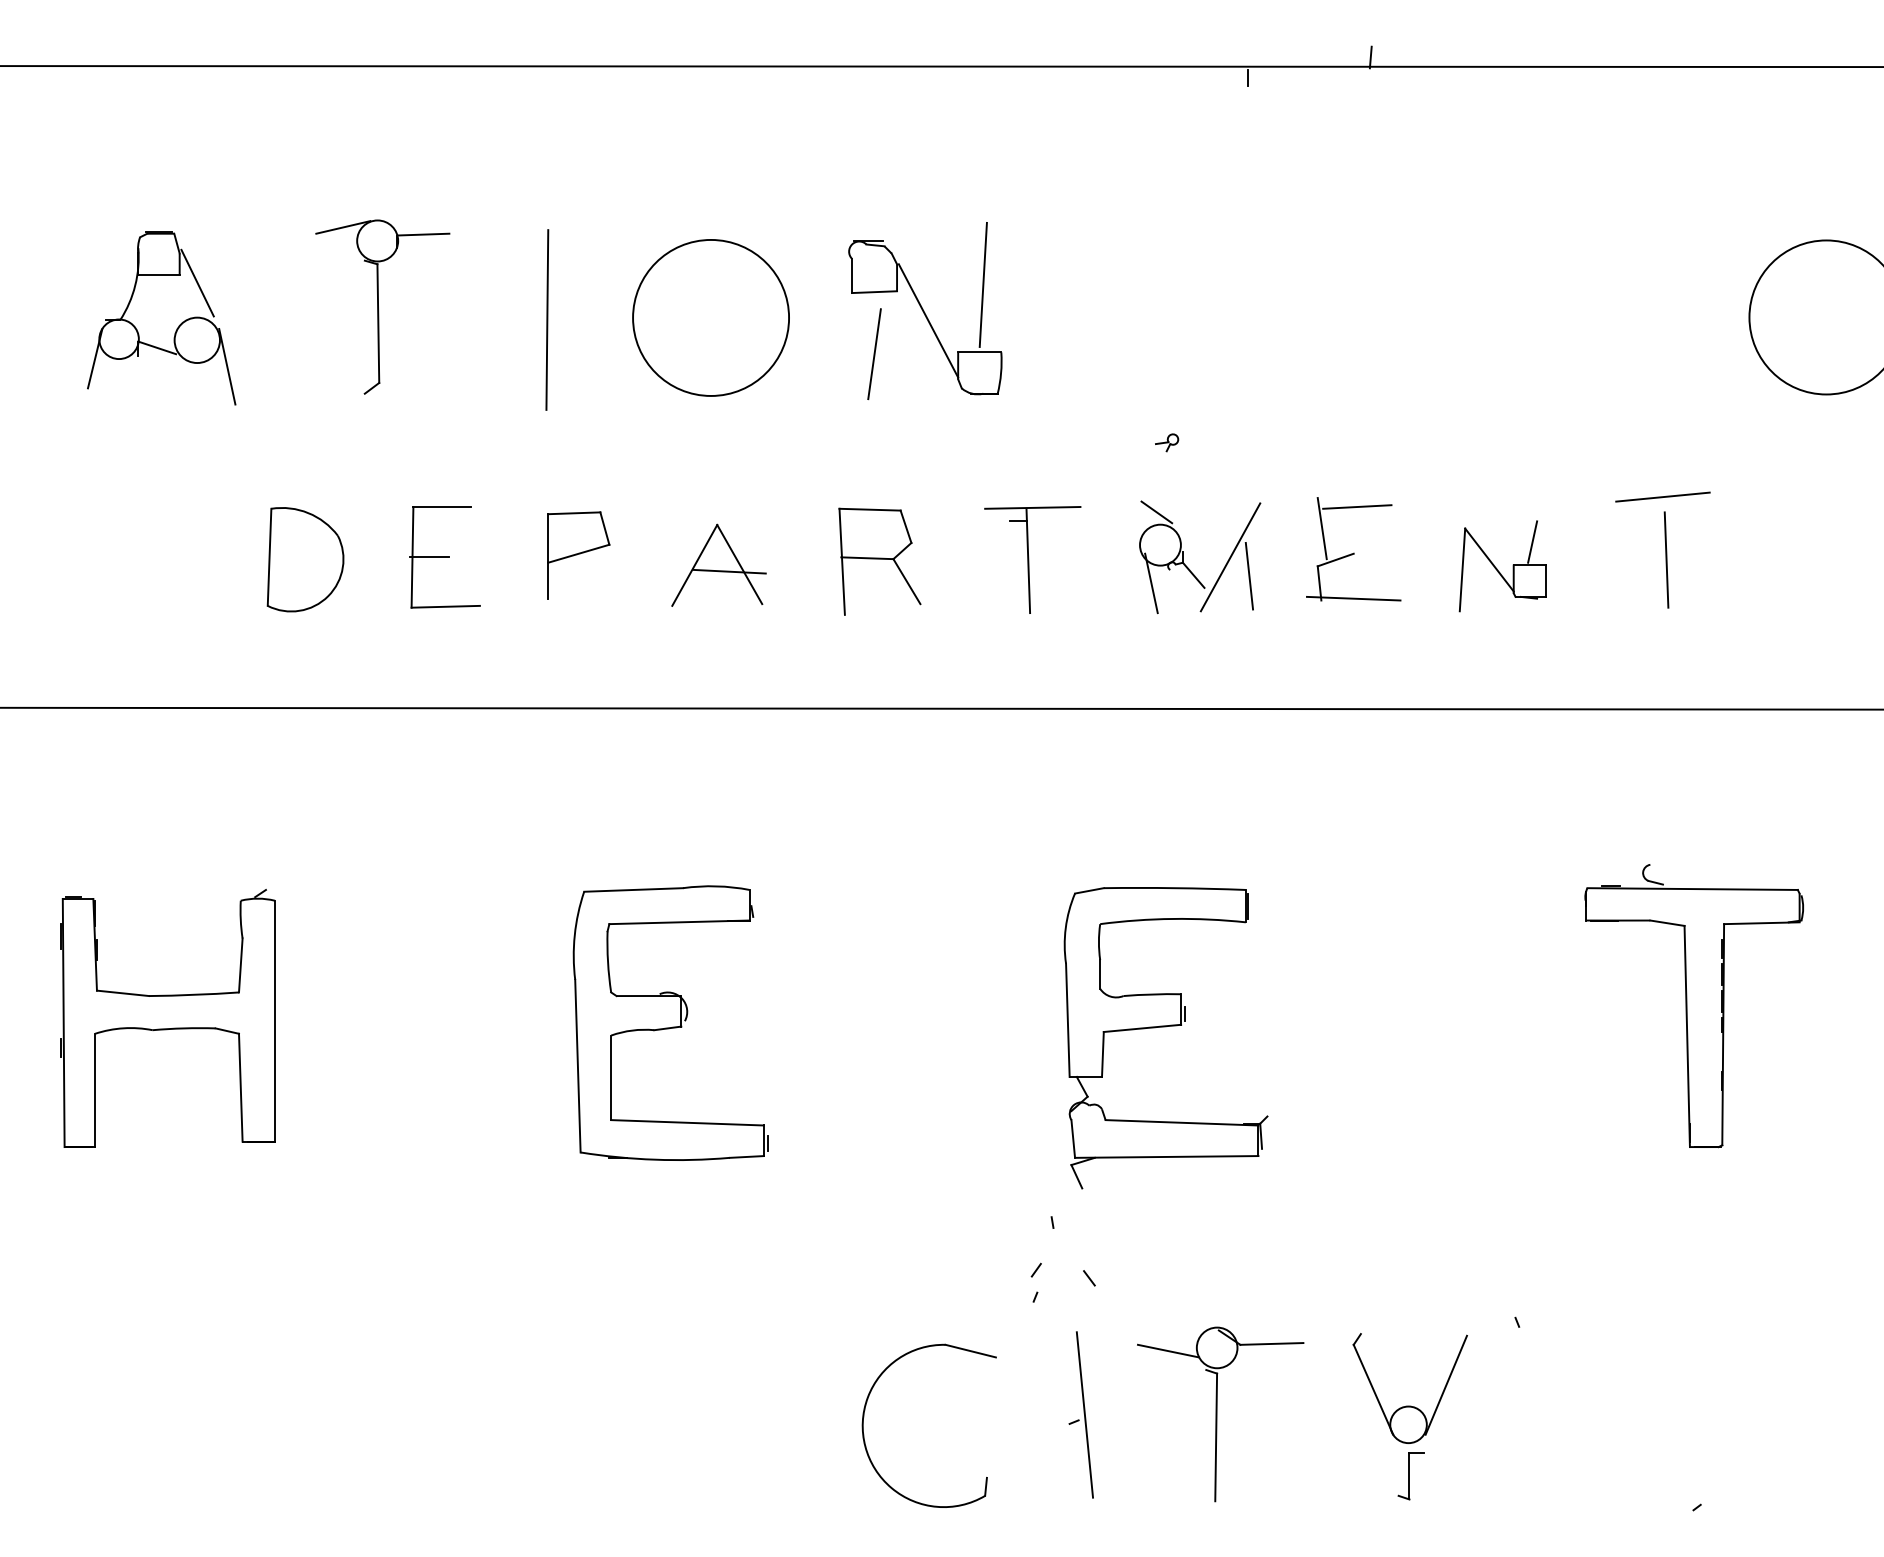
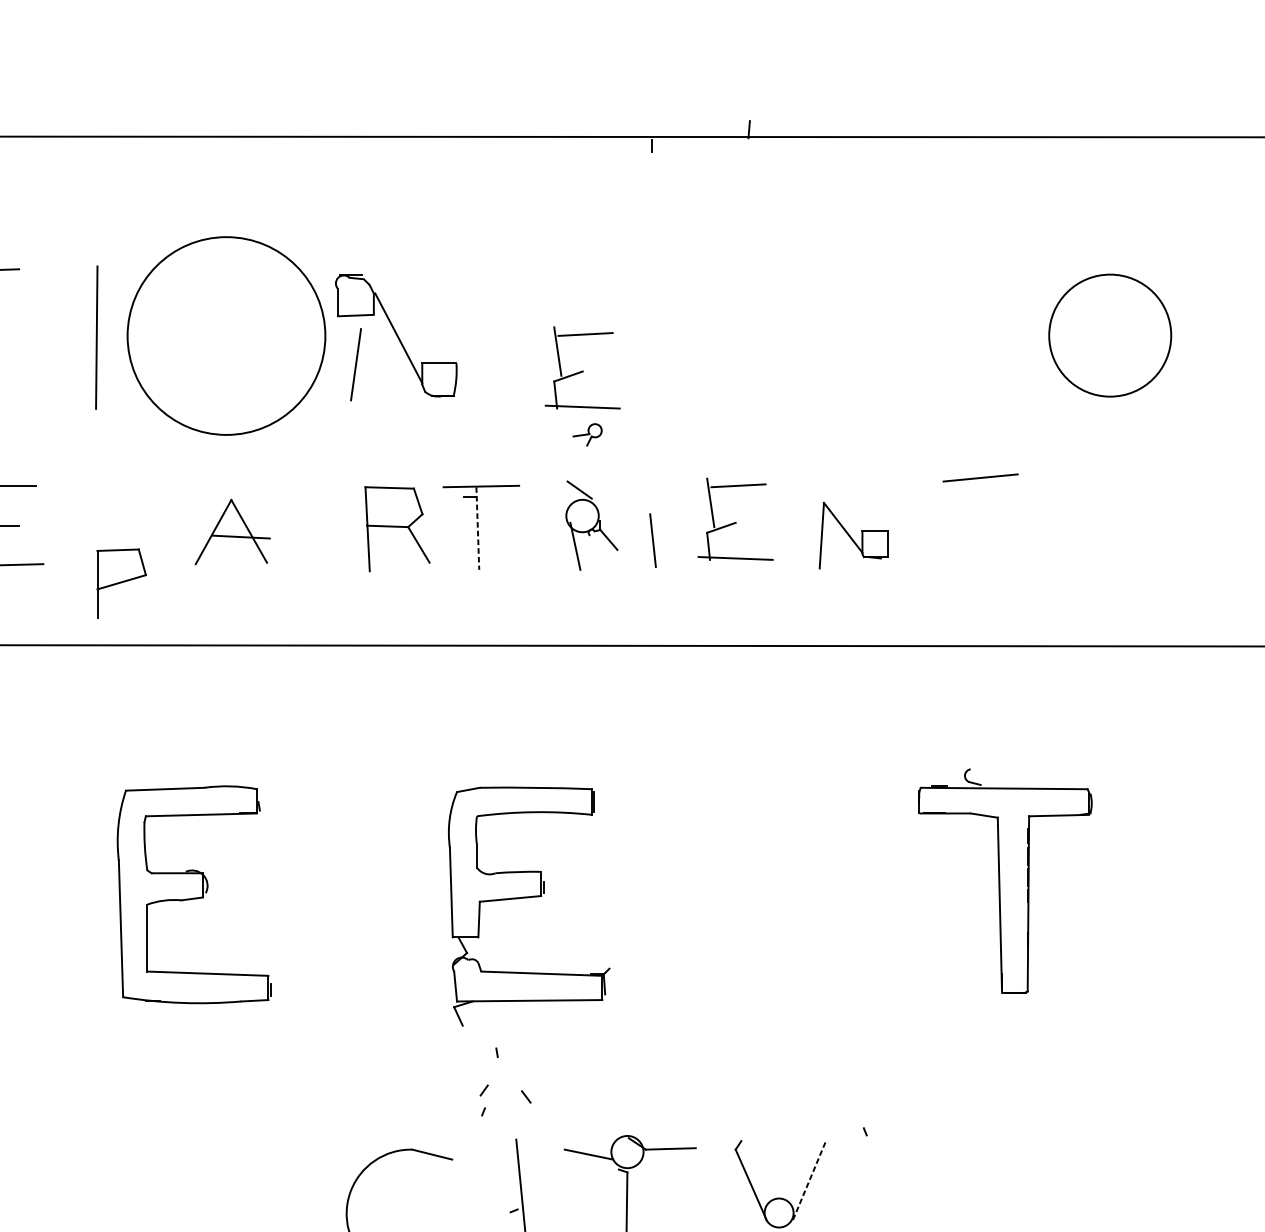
line: (982, 284) -> (441, 309), removed
circle: (711, 317) -> (226, 335), size x1.6
part: (1160, 358) -> (582, 368), added
part: (1167, 442) -> (588, 434), size x1.6
line: (1532, 541) -> (877, 513), removed
part: (578, 555) -> (121, 583), moved
line: (1230, 557) -> (638, 525), removed
line: (1666, 559) -> (983, 527), removed
part: (879, 561) -> (397, 528), moved
line: (1028, 561) -> (478, 528), solid -> dashed
part: (1165, 1027) -> (528, 898), moved
line: (1446, 1385) -> (809, 1181), solid -> dashed

